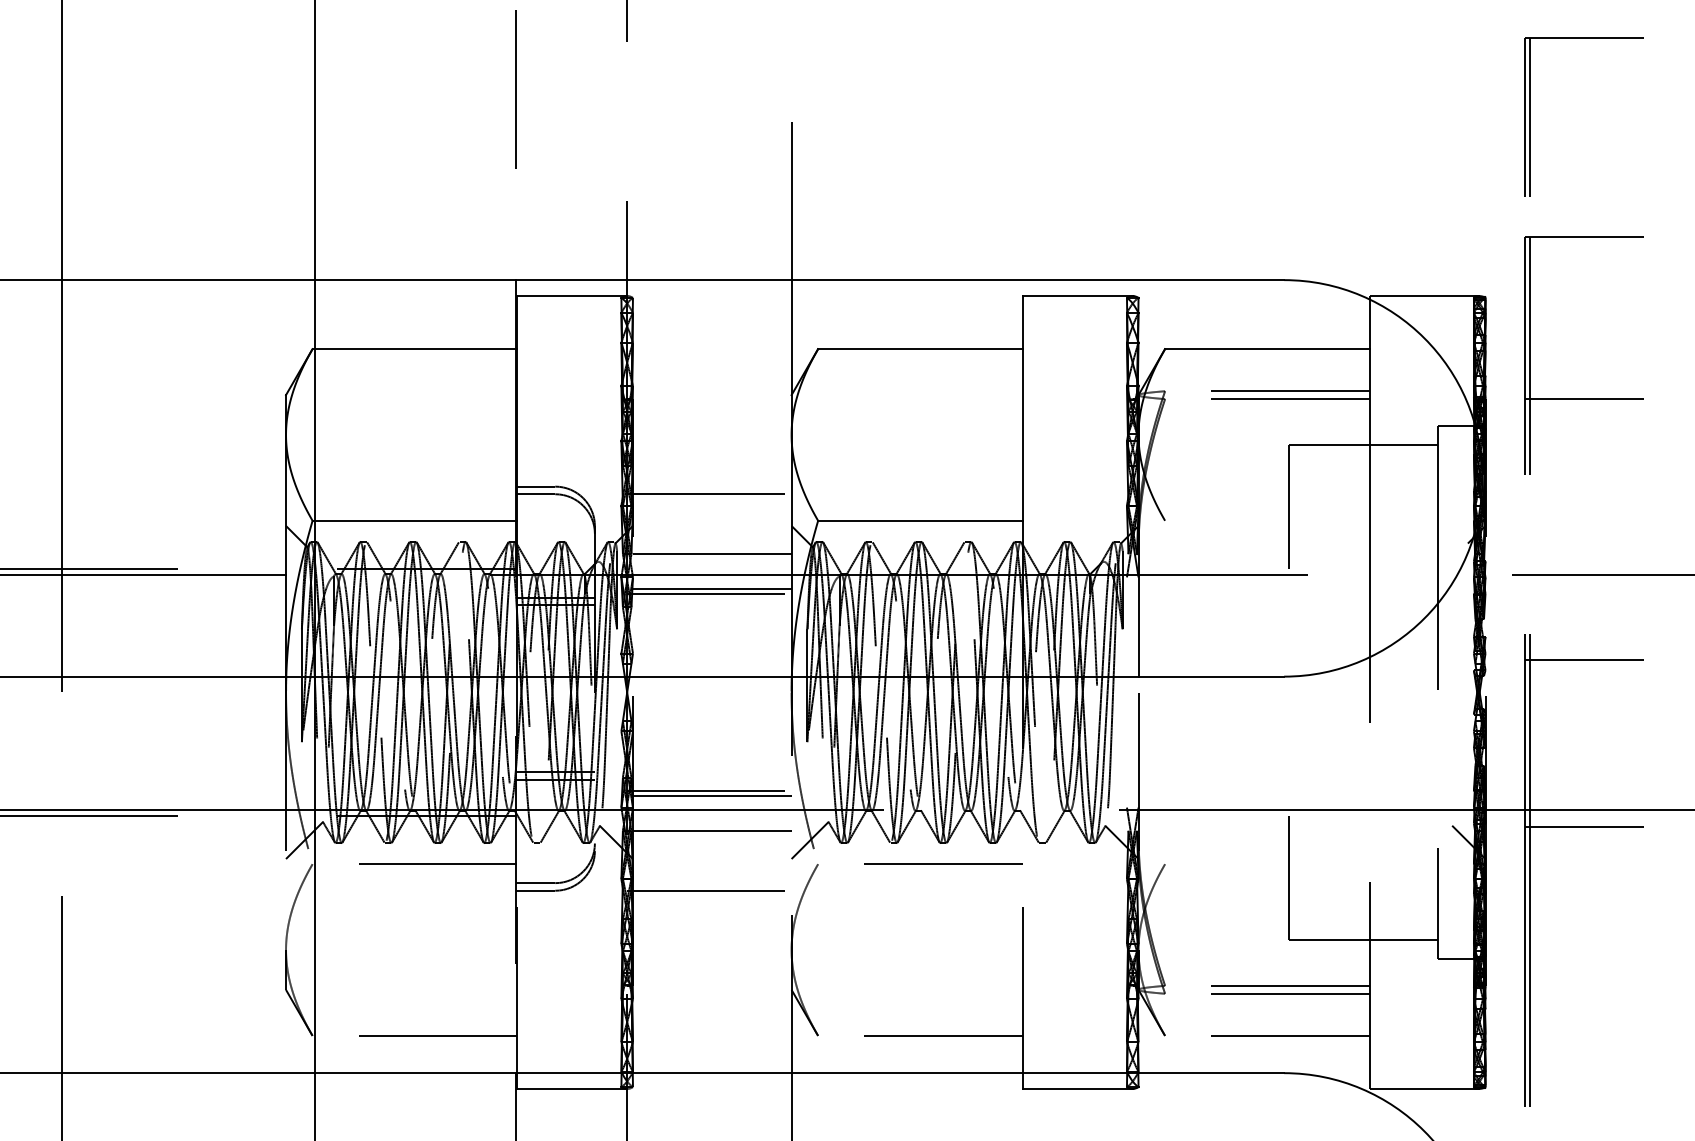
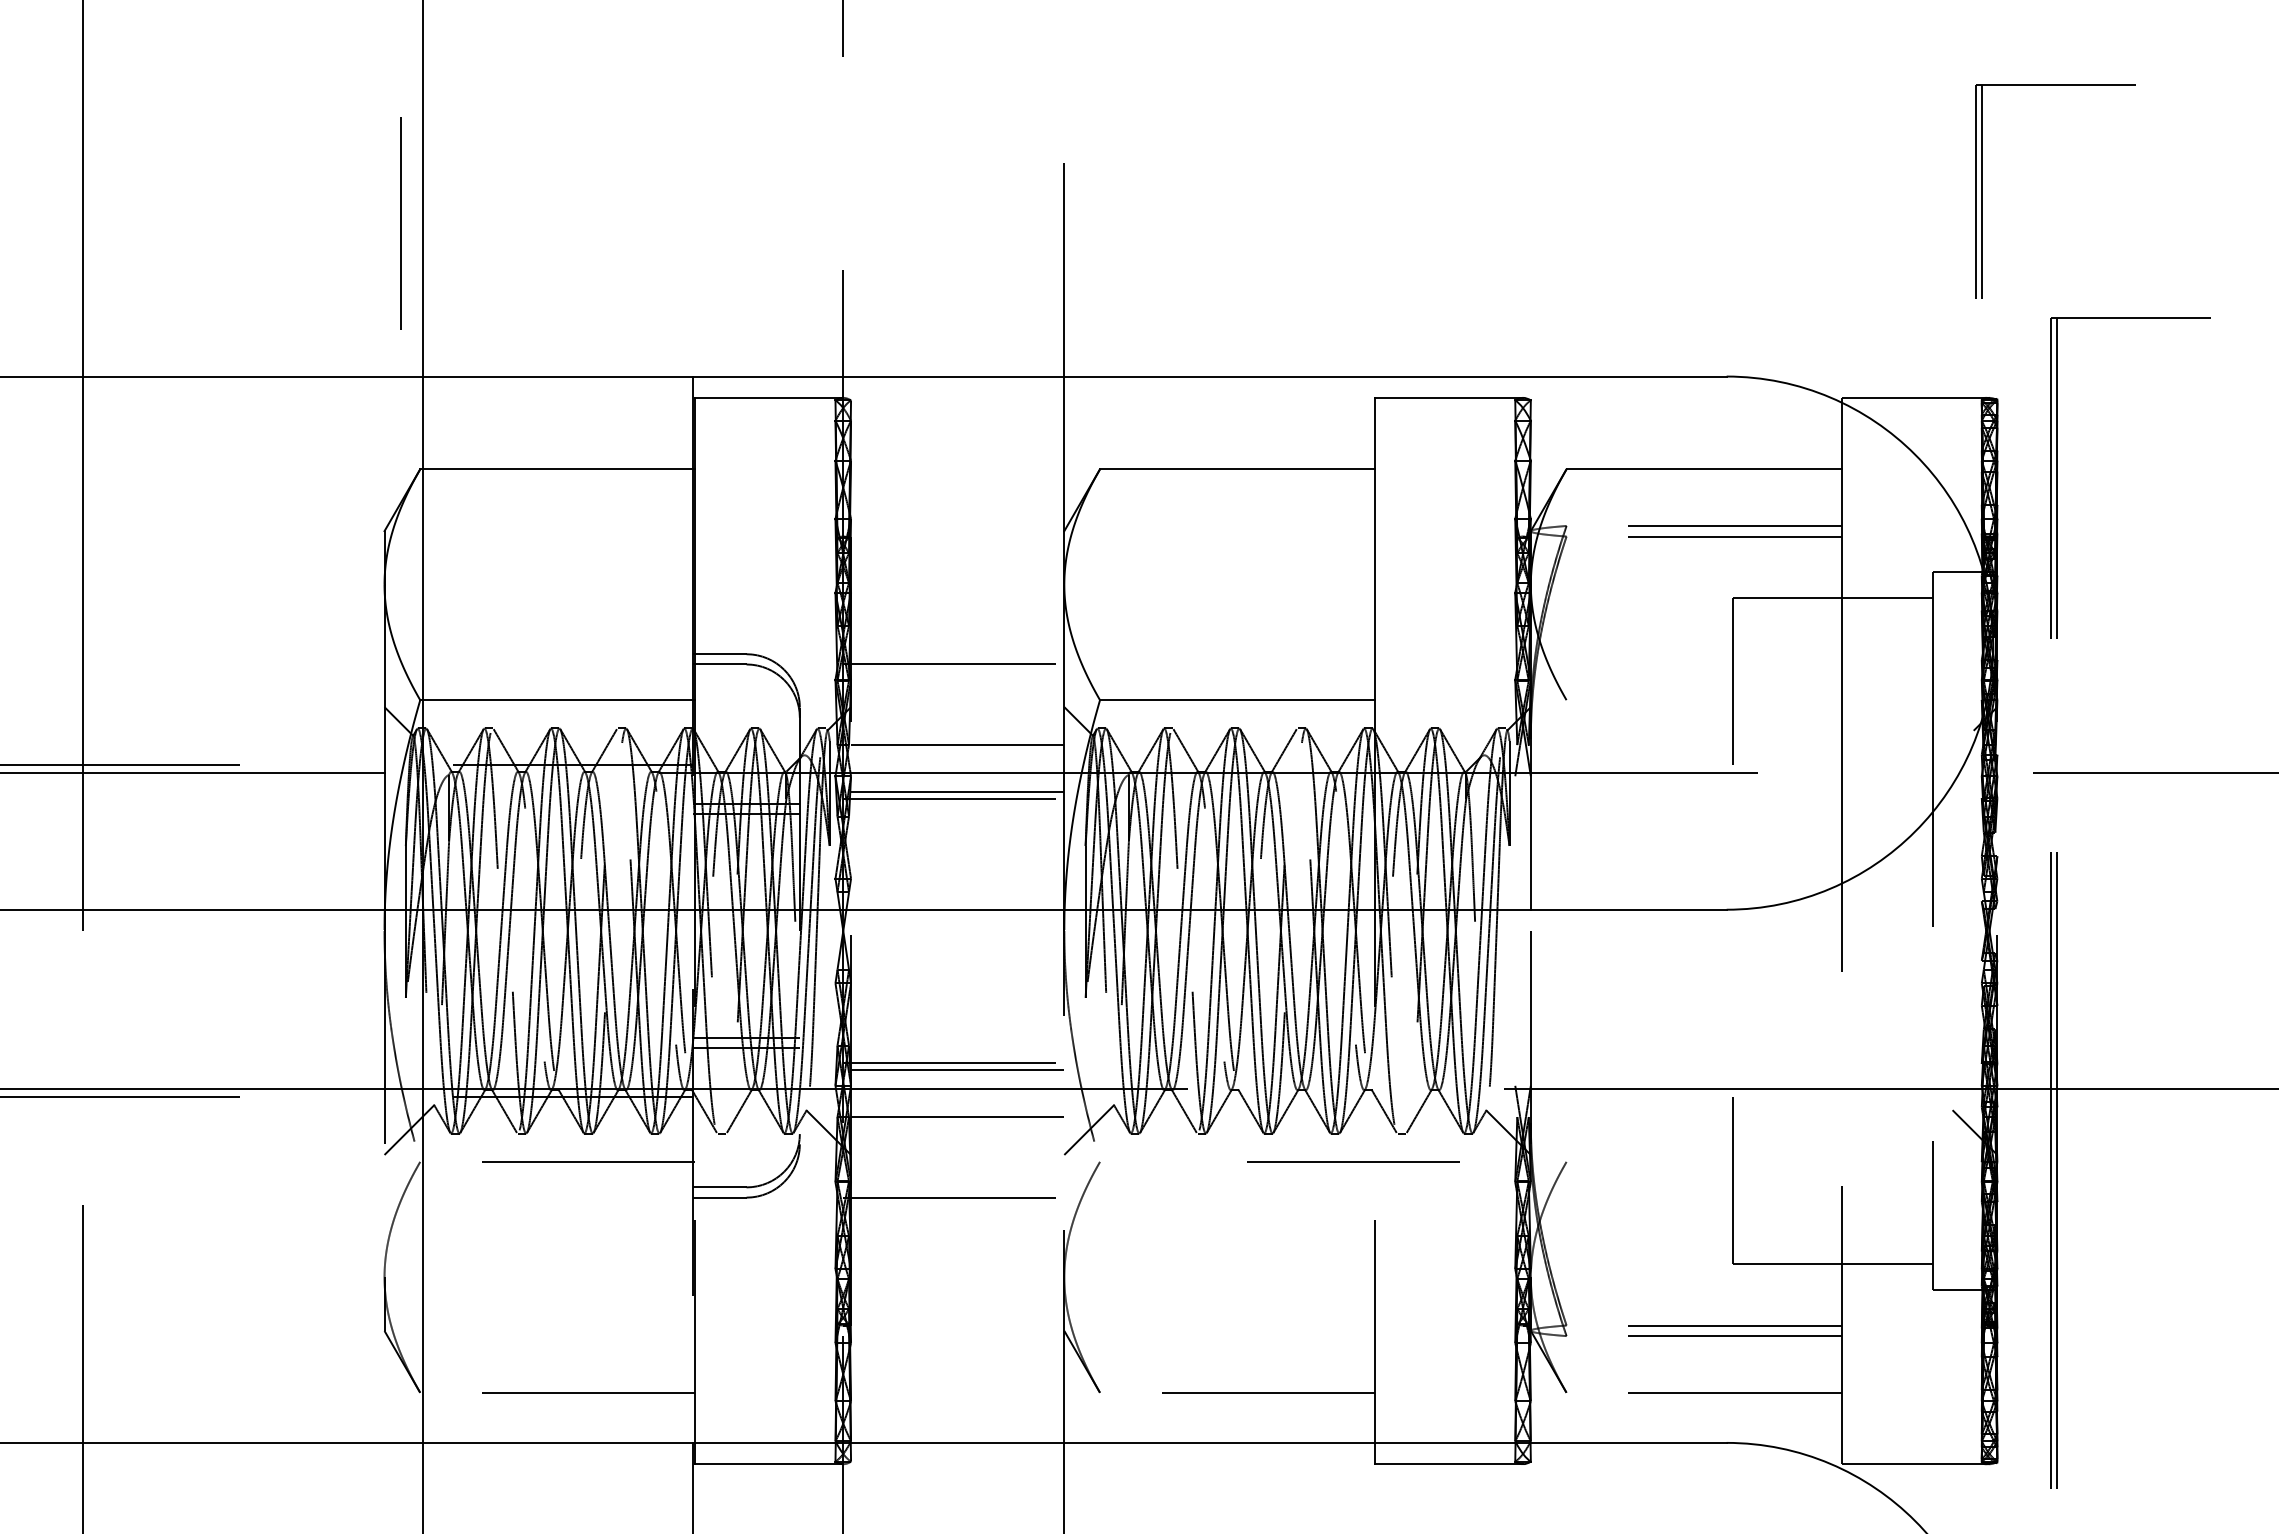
line: (515, 89) -> (400, 223), moved
part: (1530, 117) -> (1982, 191), moved
line: (1584, 399) -> (2130, 536), removed
line: (1584, 660) -> (2130, 887), removed
line: (1584, 827) -> (2130, 1112), removed
line: (943, 863) -> (1353, 1161), moved

